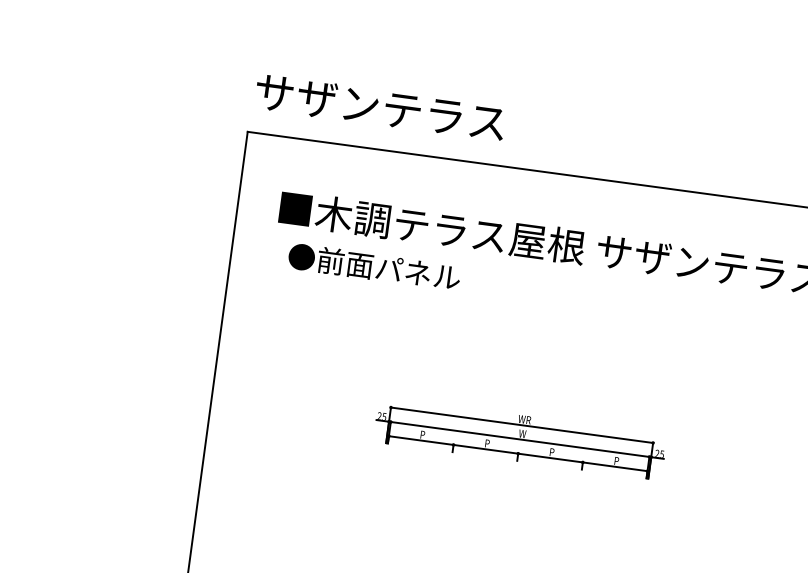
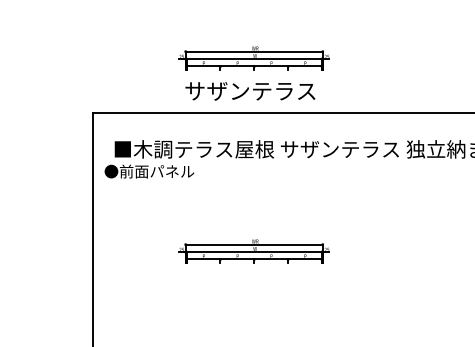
part: (568, 69) -> (253, 58), added
text: (380, 108) -> (250, 91), moved
text: (374, 266) -> (149, 171), moved

